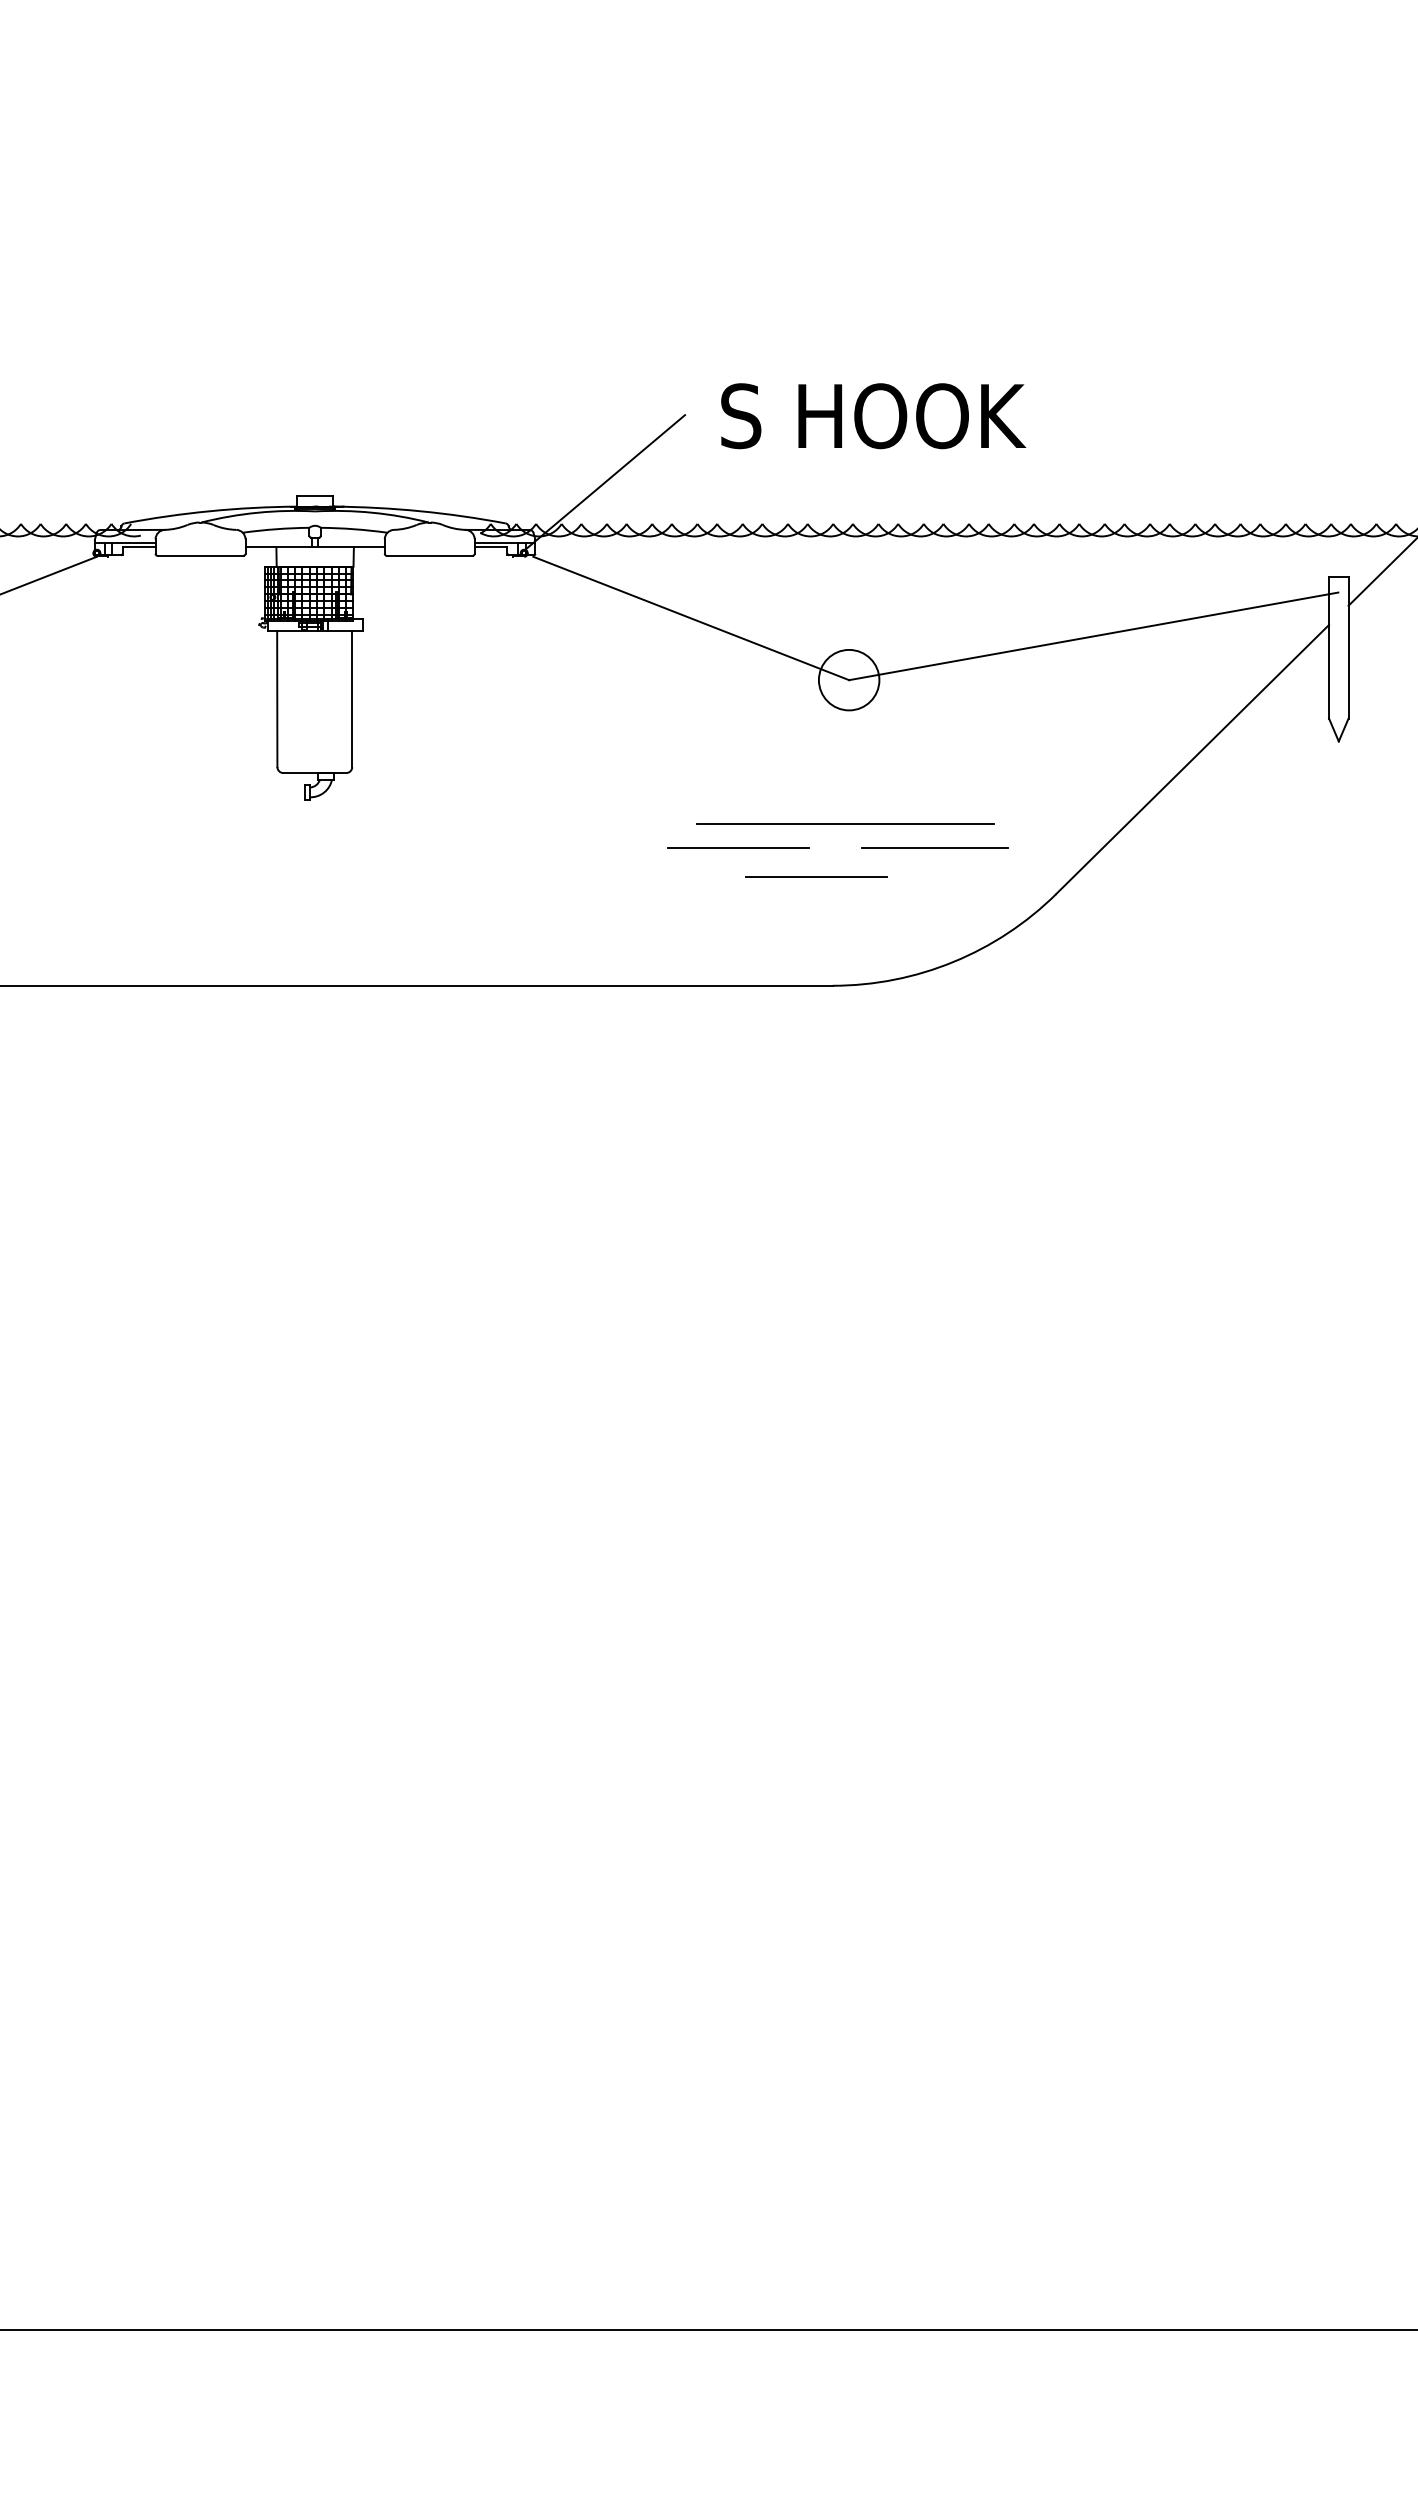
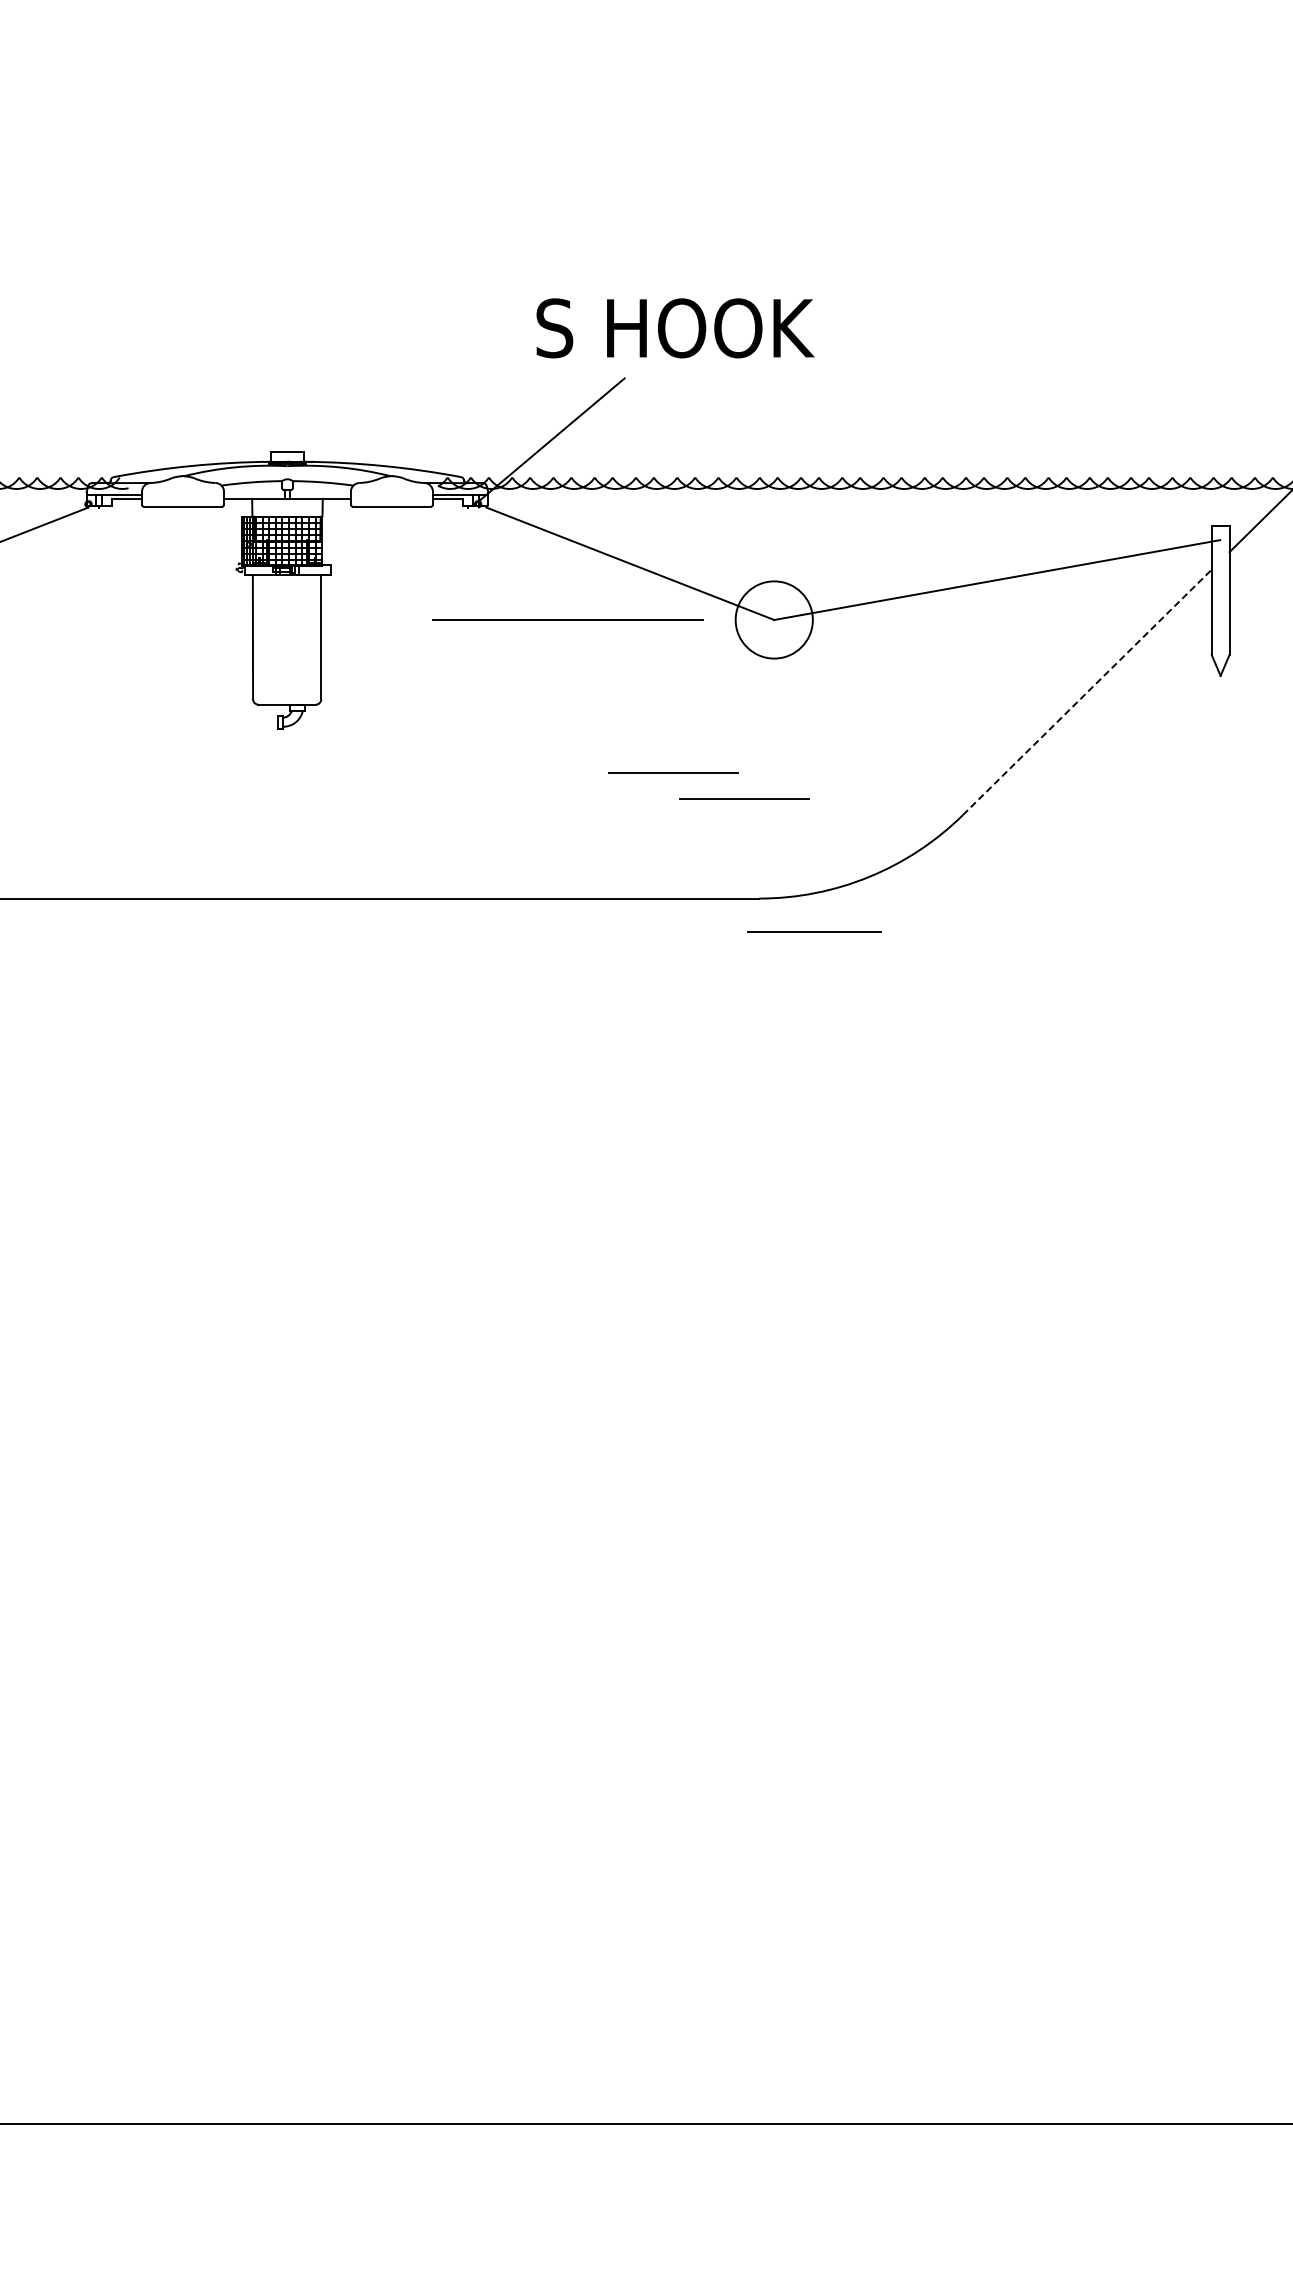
text: (873, 416) -> (675, 328), moved
circle: (848, 679) -> (773, 619), size x1.4
line: (1192, 759) -> (1087, 692), solid -> dashed
line: (845, 823) -> (567, 619), moved
line: (934, 847) -> (814, 931), moved

